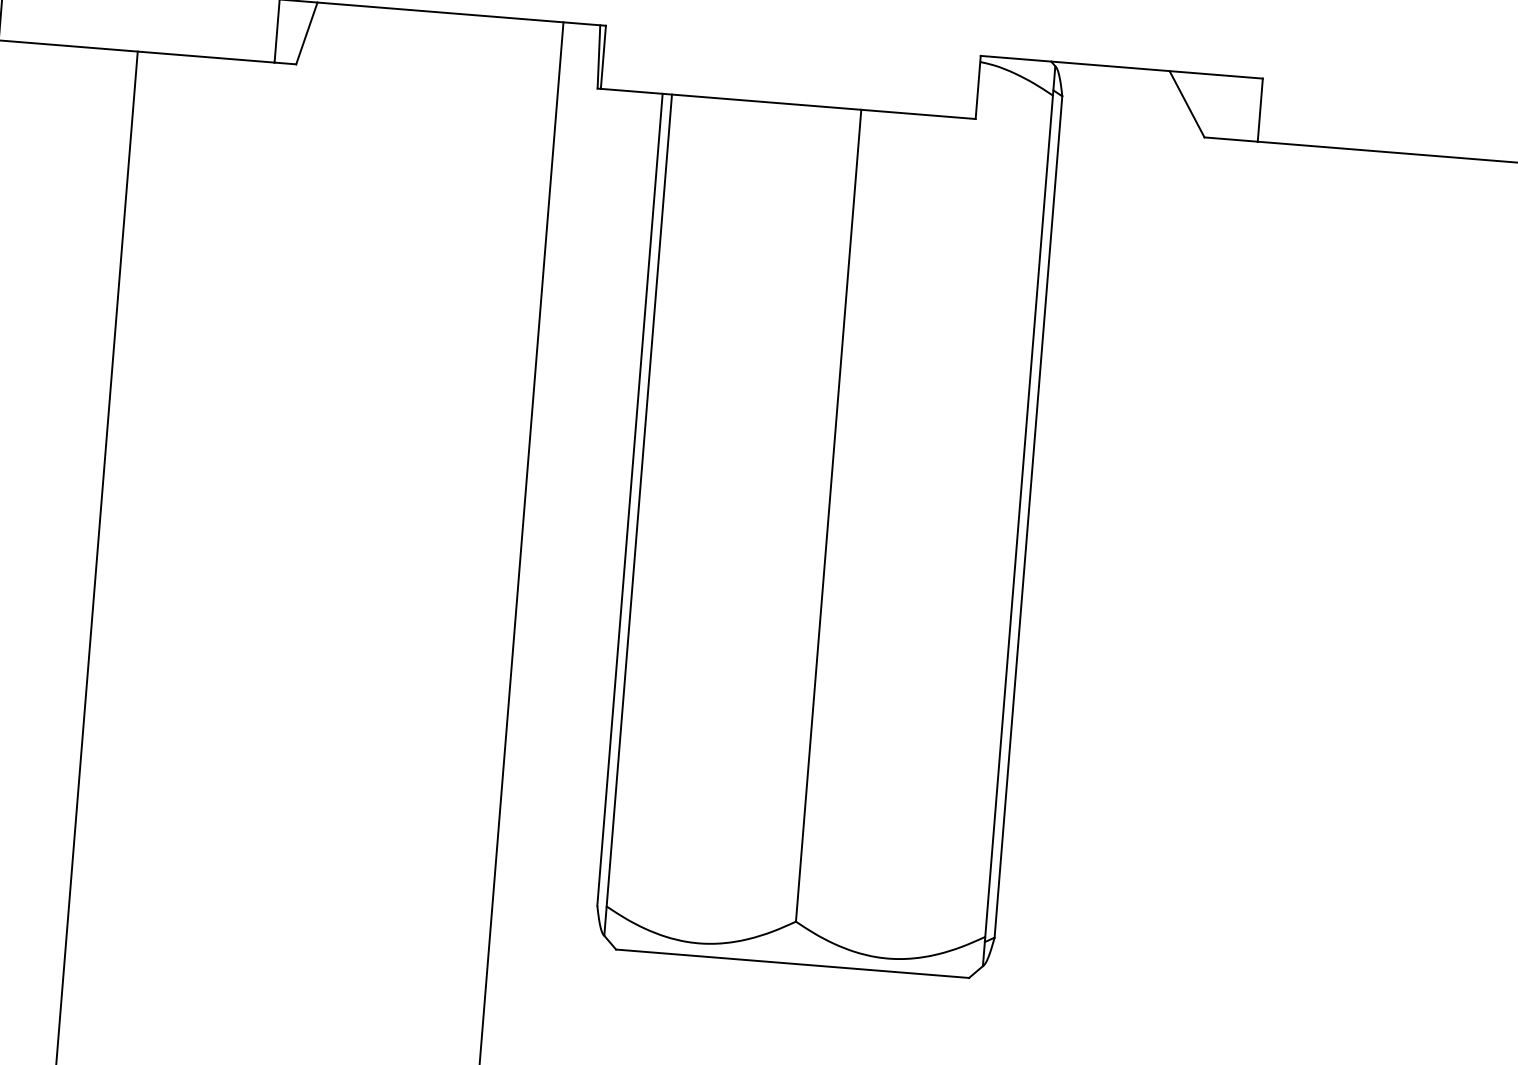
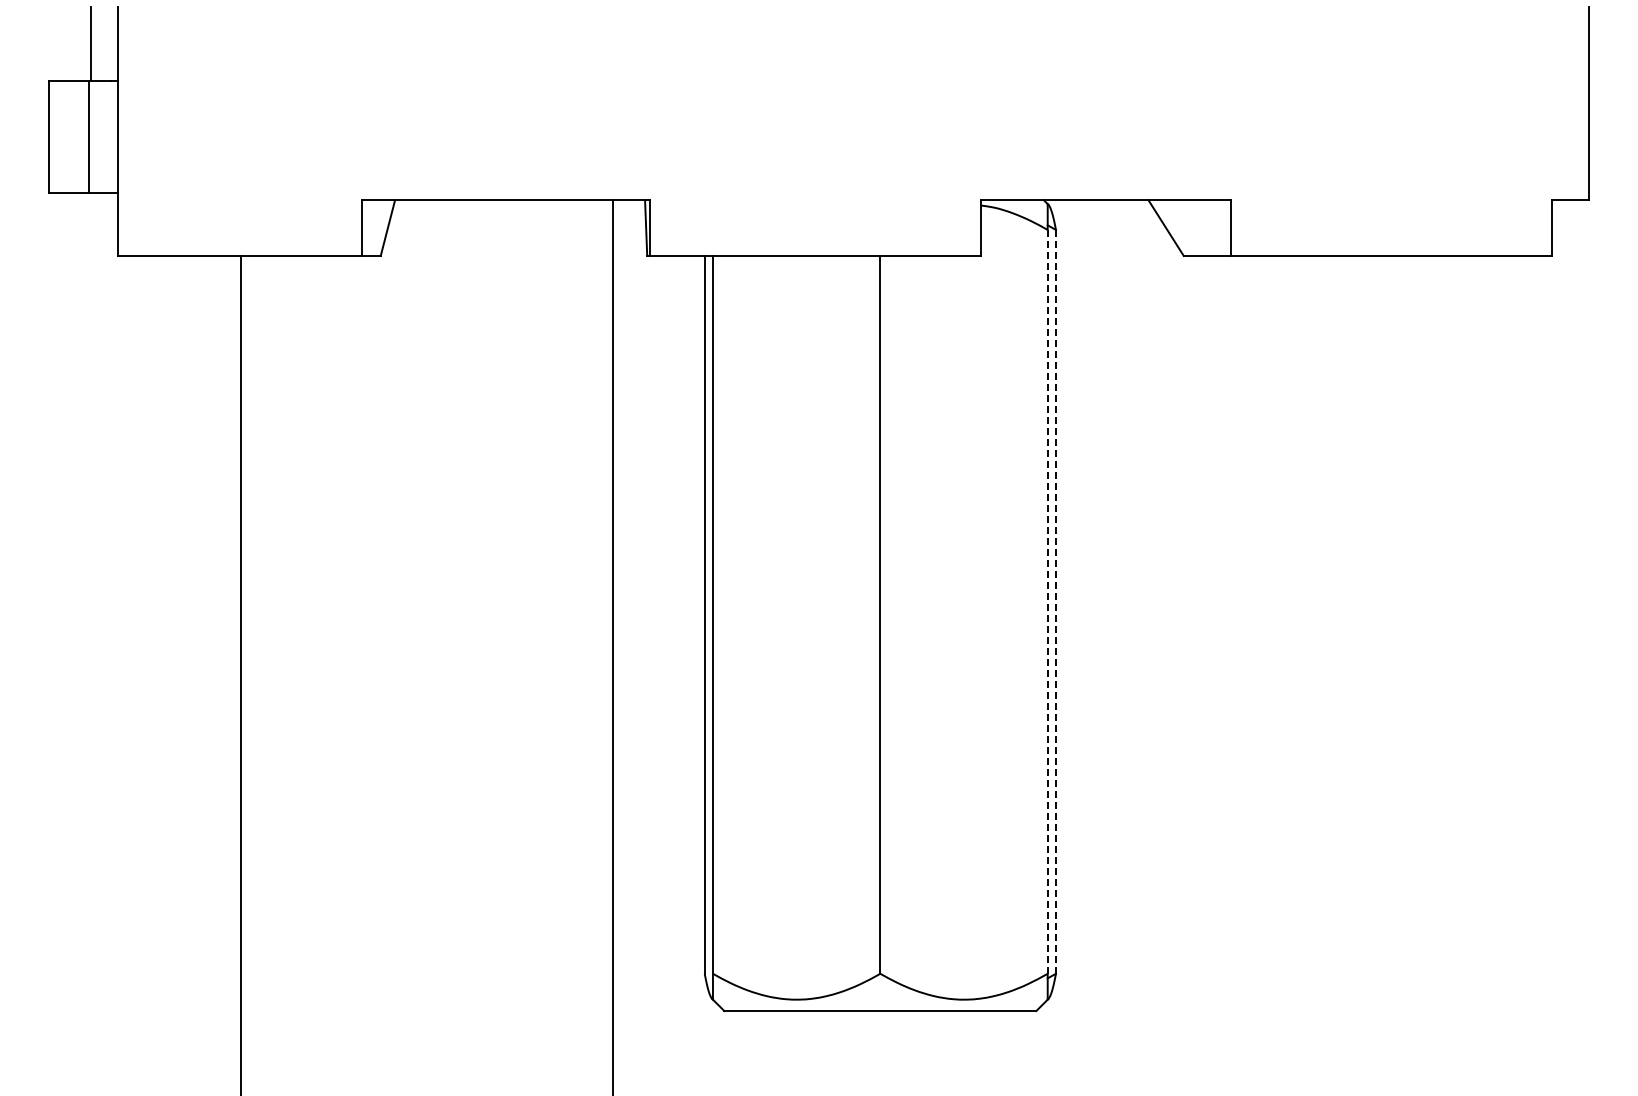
line: (1018, 515) -> (1047, 601), solid -> dashed
line: (1027, 516) -> (1055, 601), solid -> dashed

